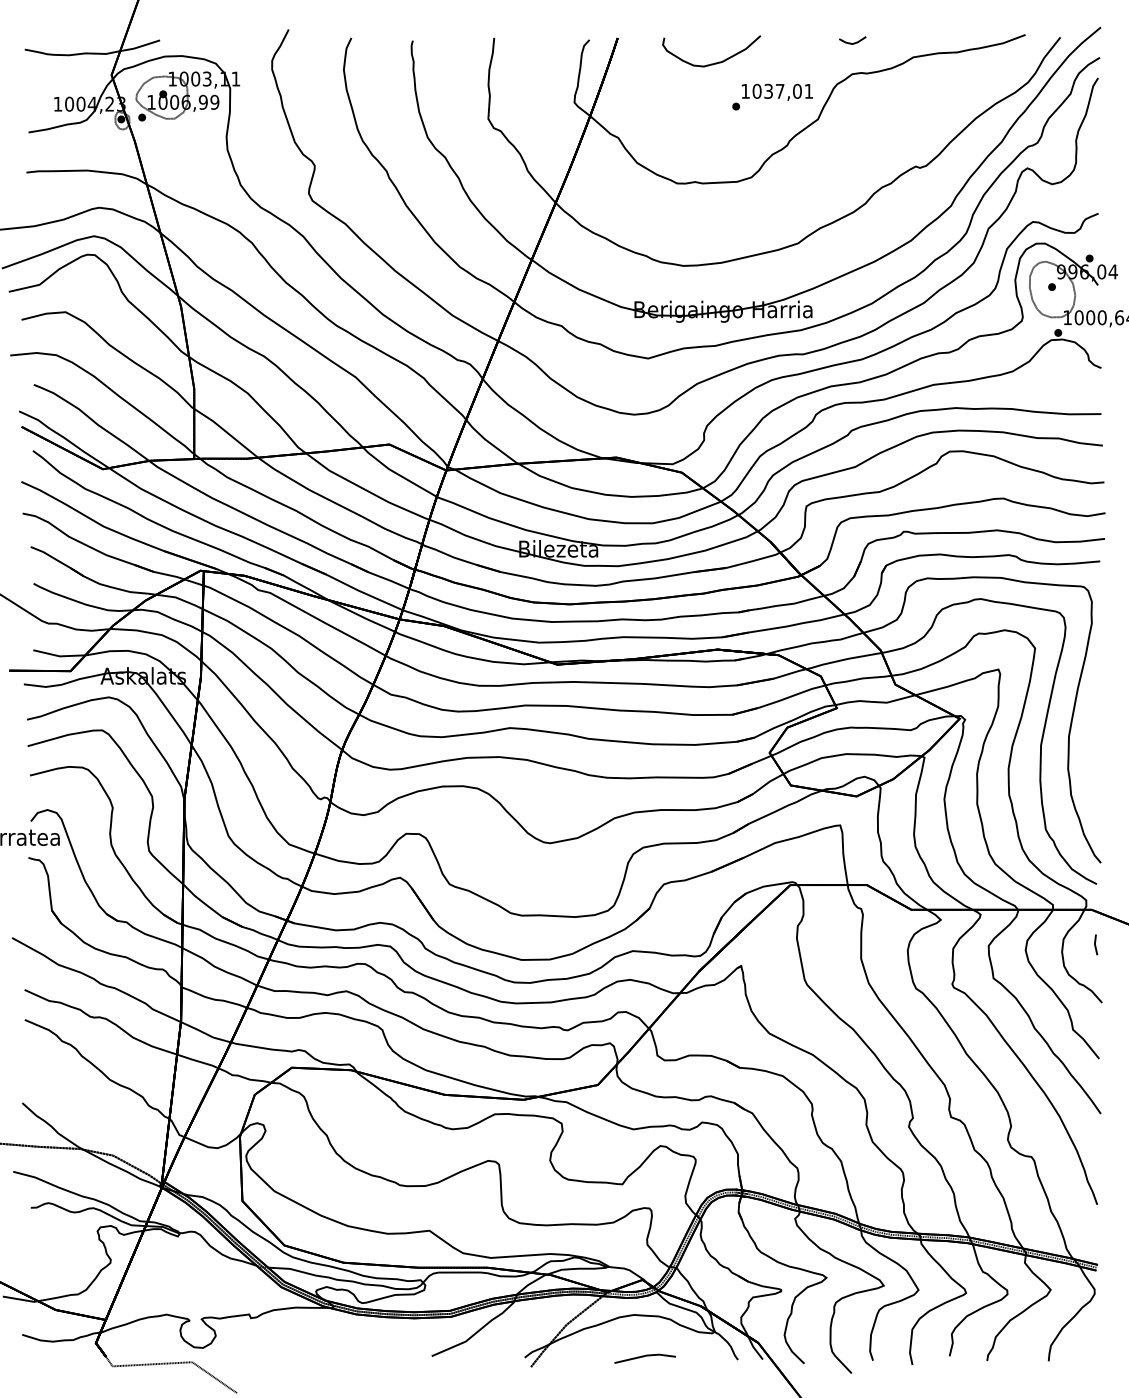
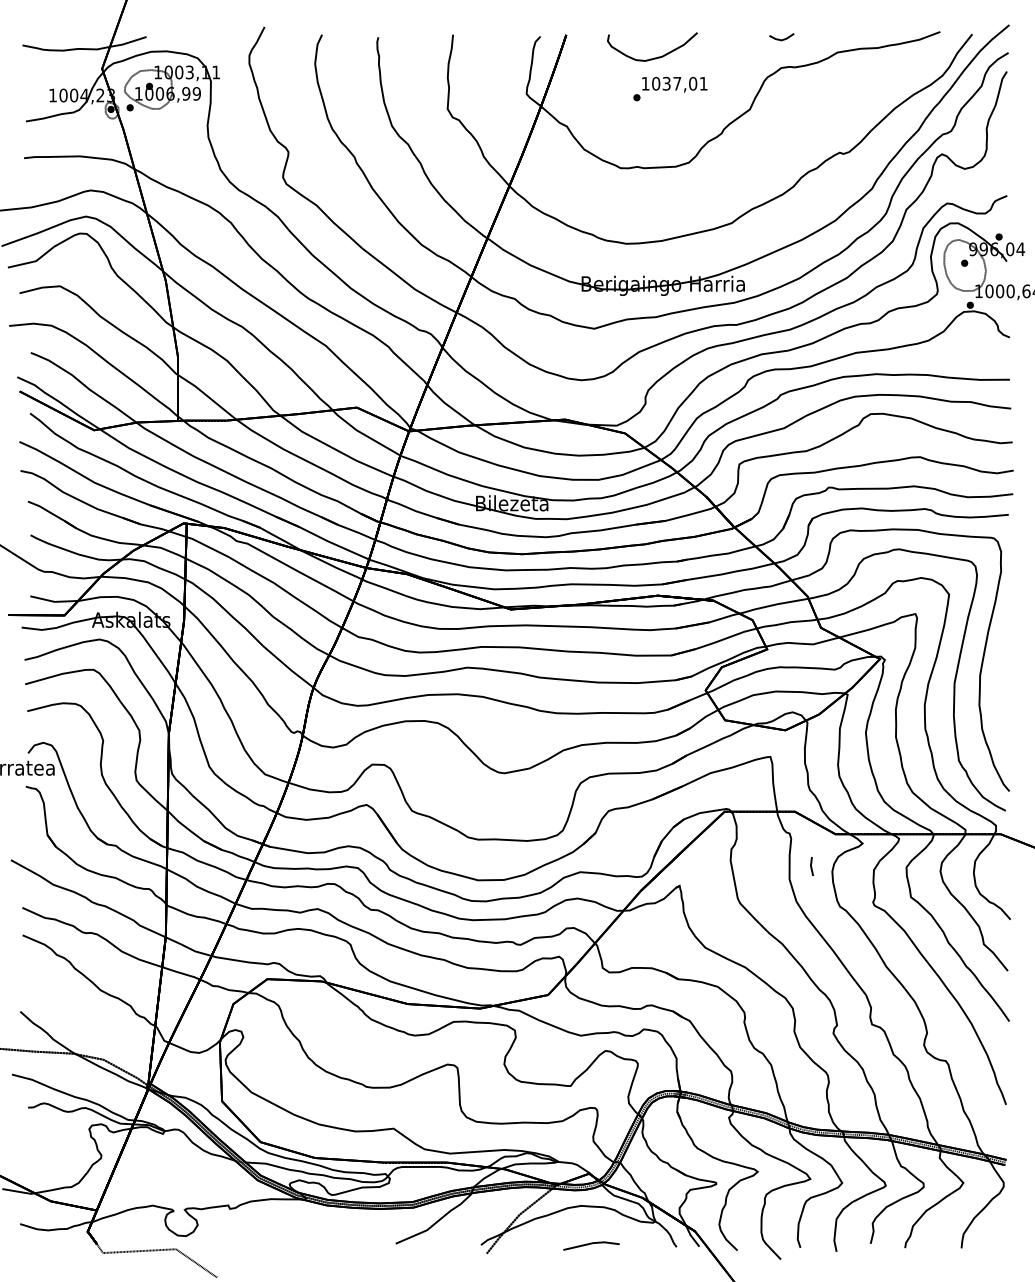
text: (772, 96) -> (670, 88), moved
line: (1095, 944) -> (811, 866), moved

